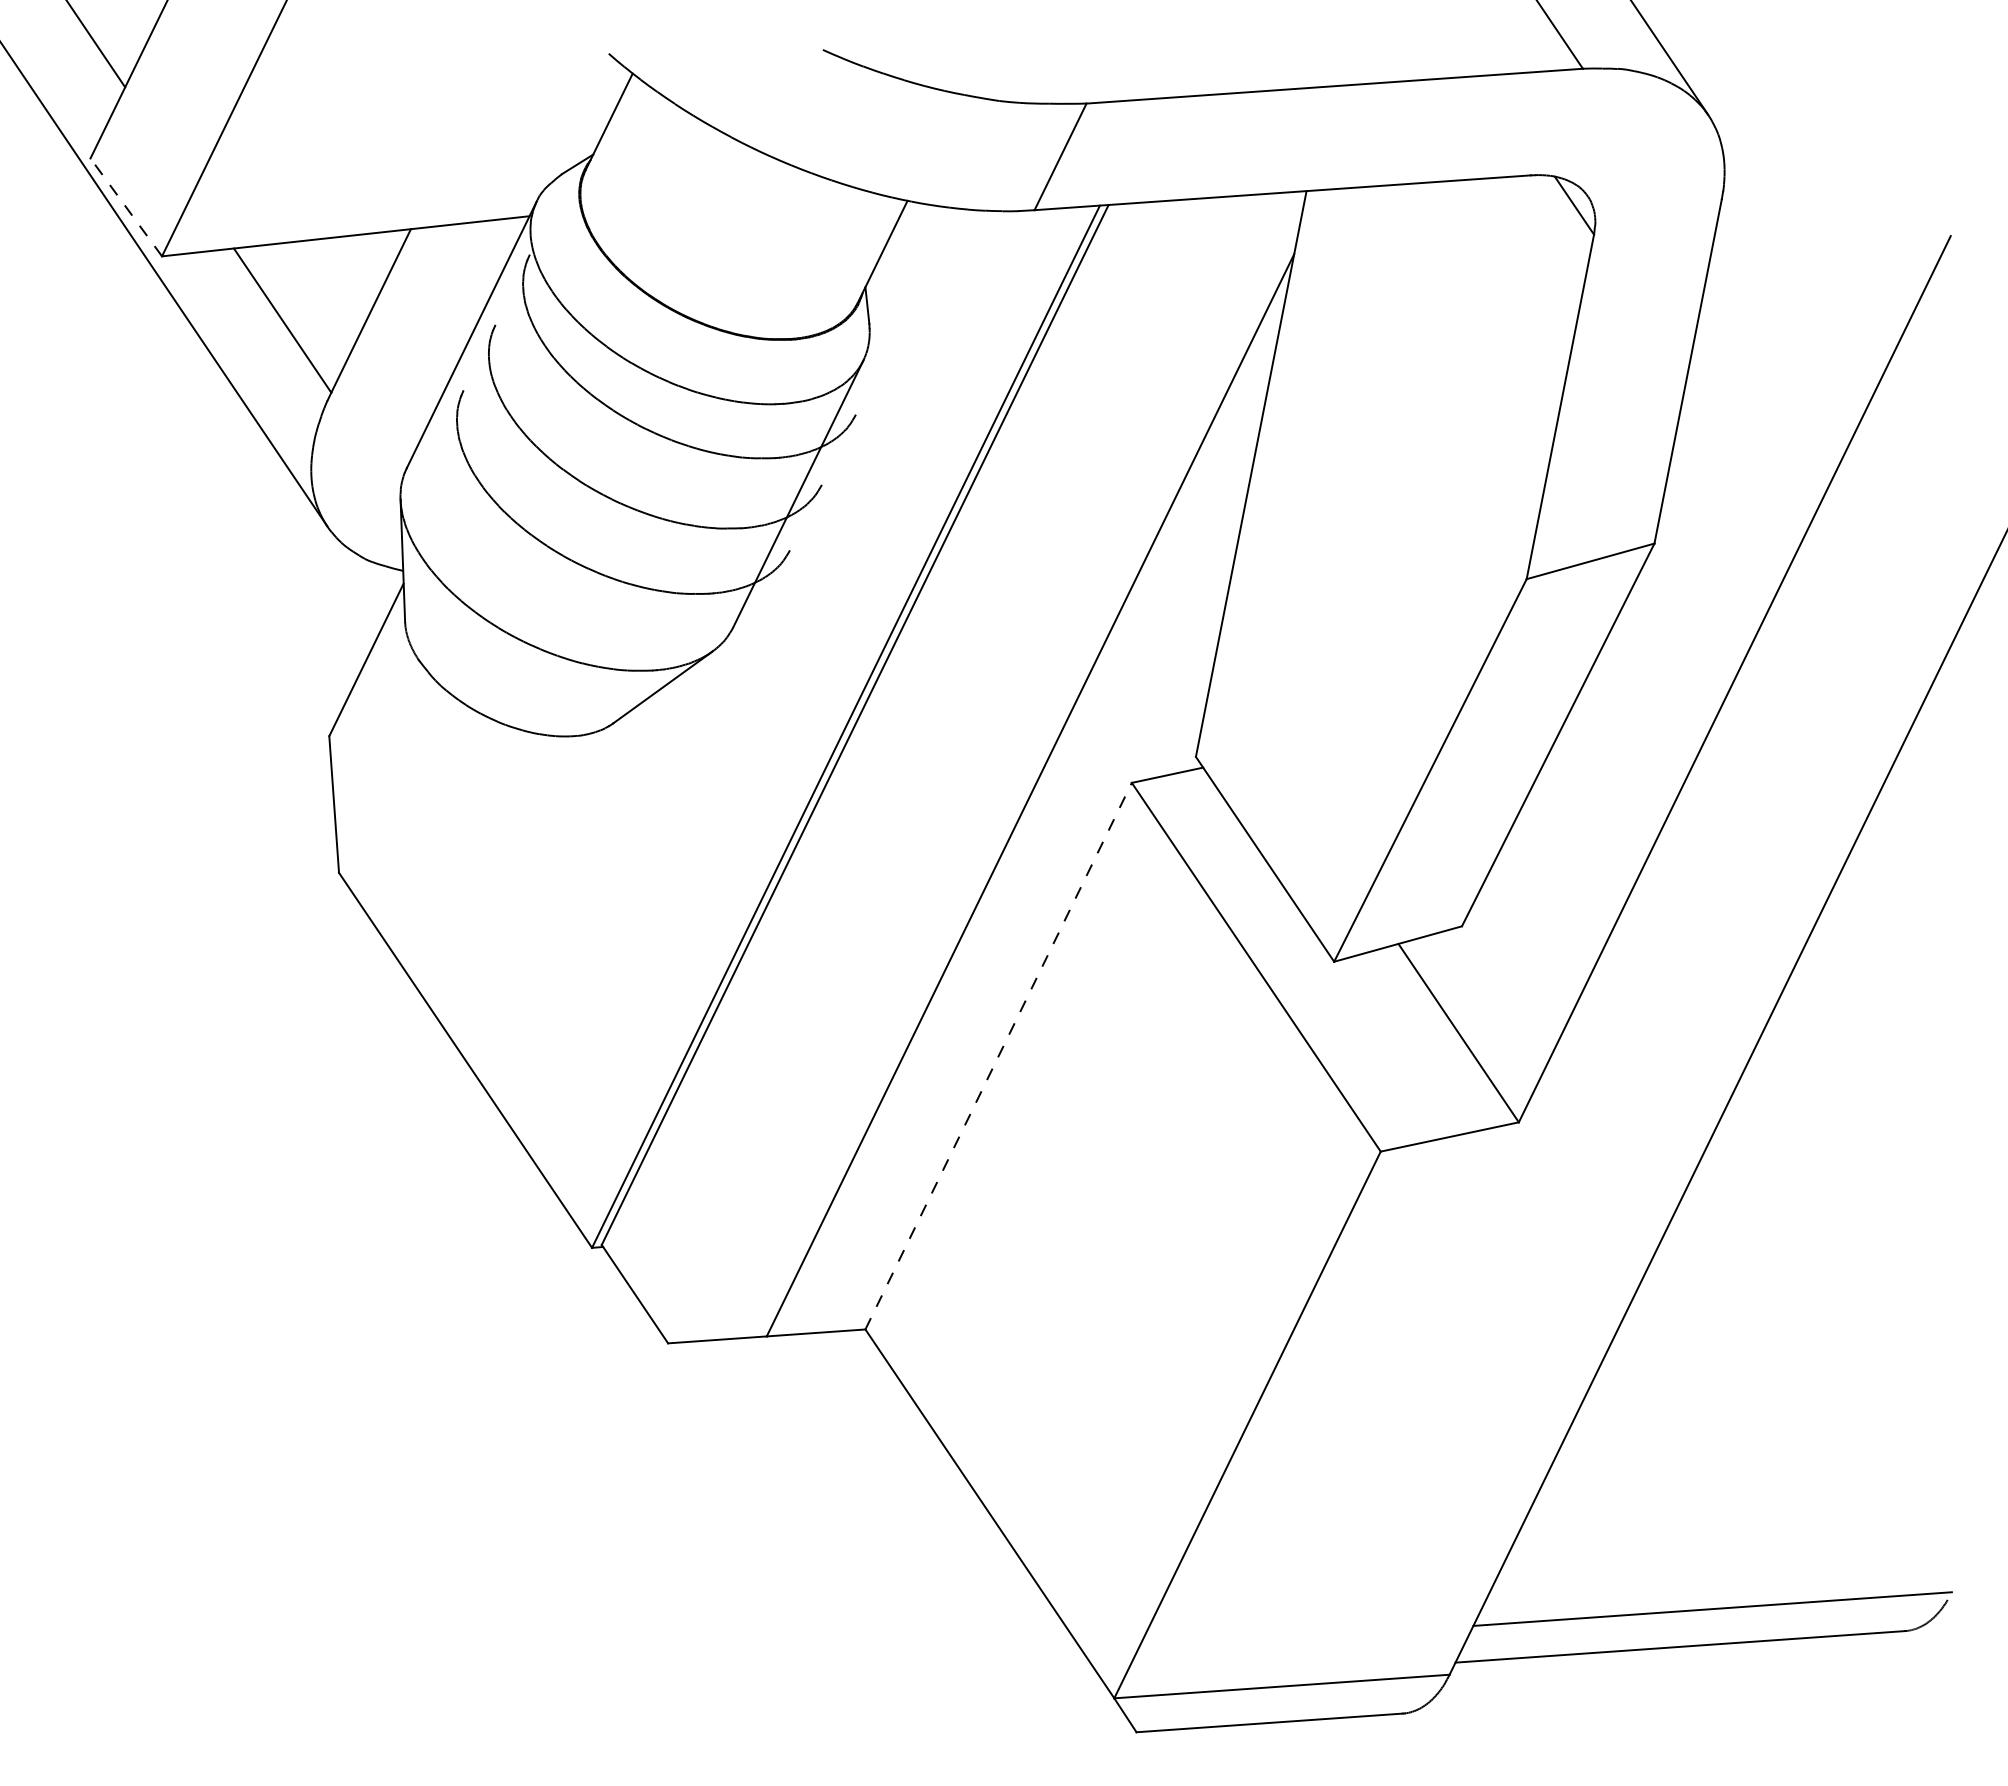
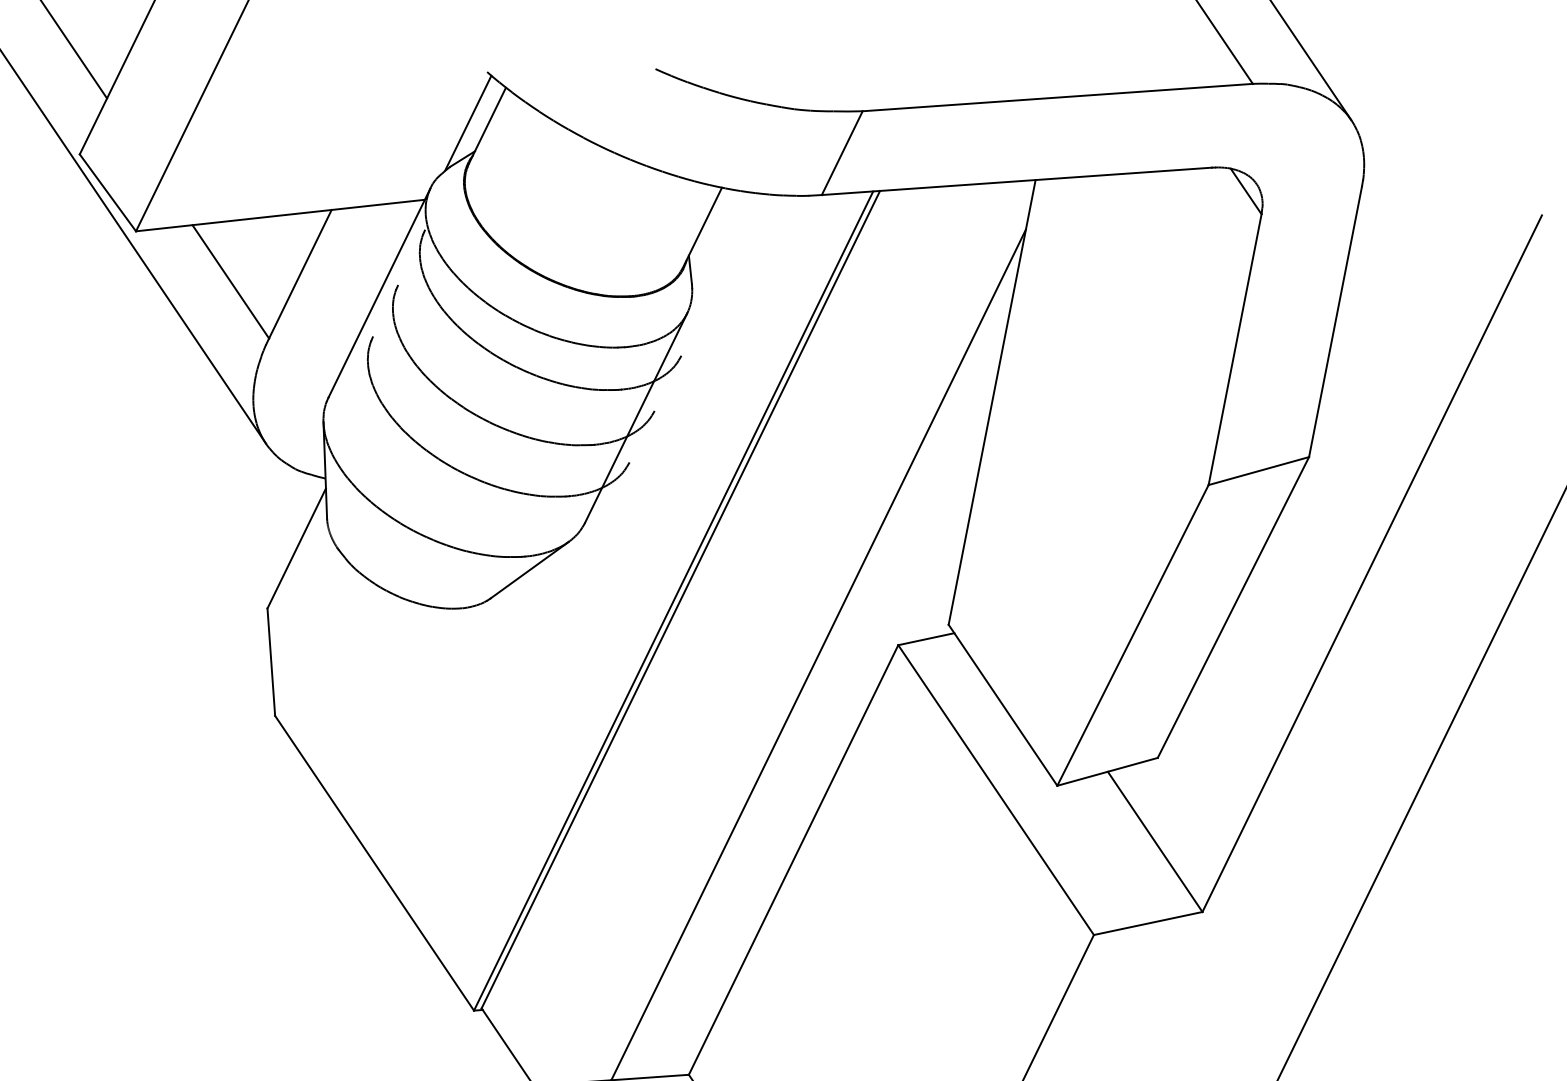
line: (584, 118) -> (468, 122), added
line: (126, 207) -> (108, 192), dashed -> solid
line: (998, 1055) -> (793, 859), dashed -> solid

